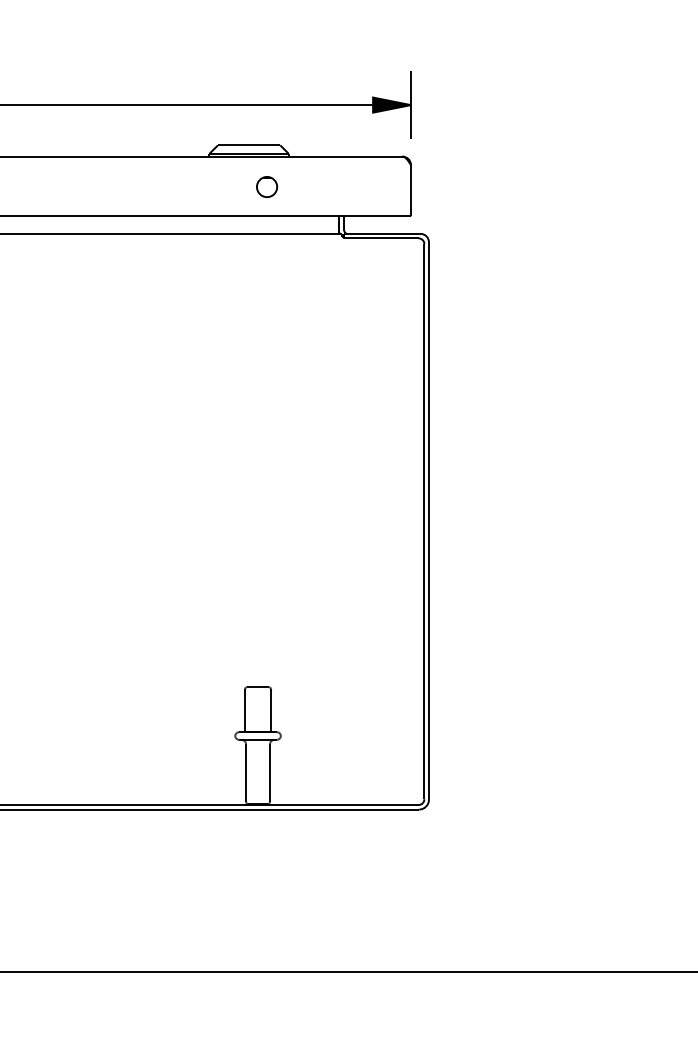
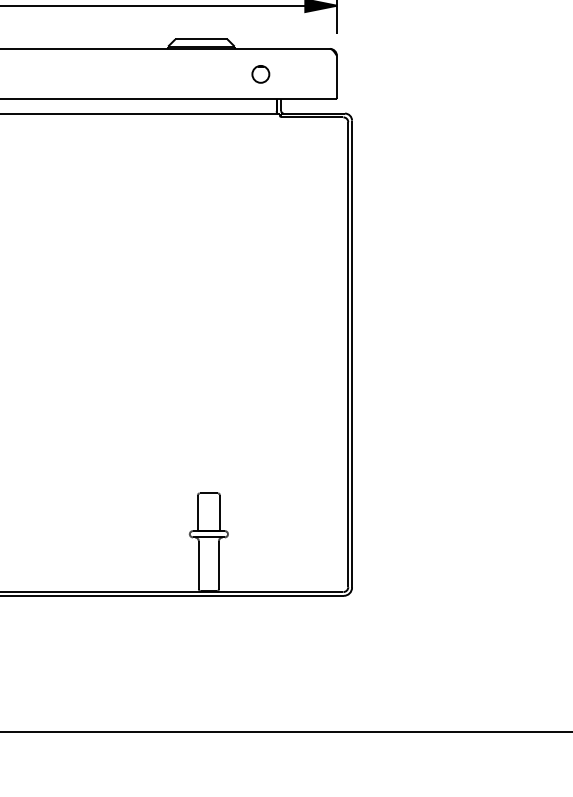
part: (267, 186) -> (261, 73), moved

